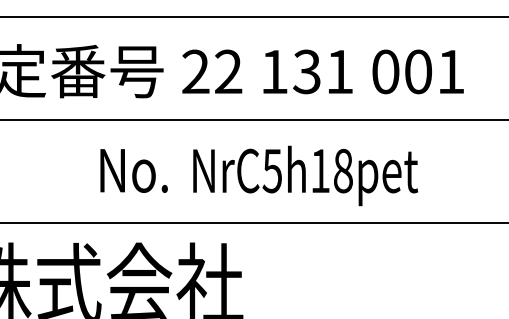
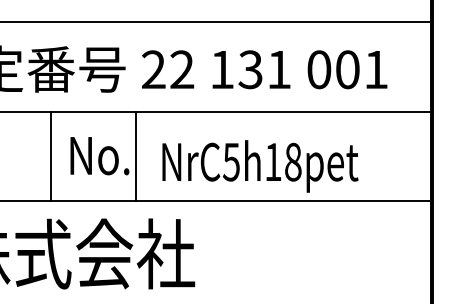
line: (78, 171) -> (51, 156), added
line: (176, 171) -> (136, 156), added
text: (305, 176) -> (260, 166), moved

